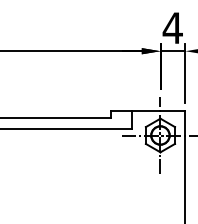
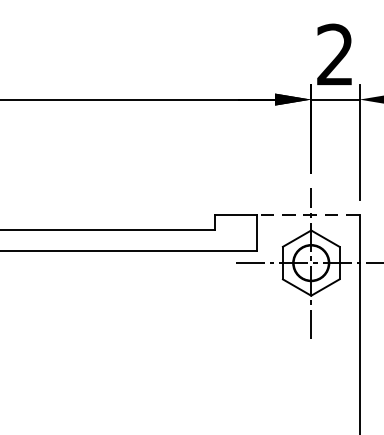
text: (172, 27) -> (334, 53), 4 -> 2
line: (158, 110) -> (307, 214), solid -> dashed

